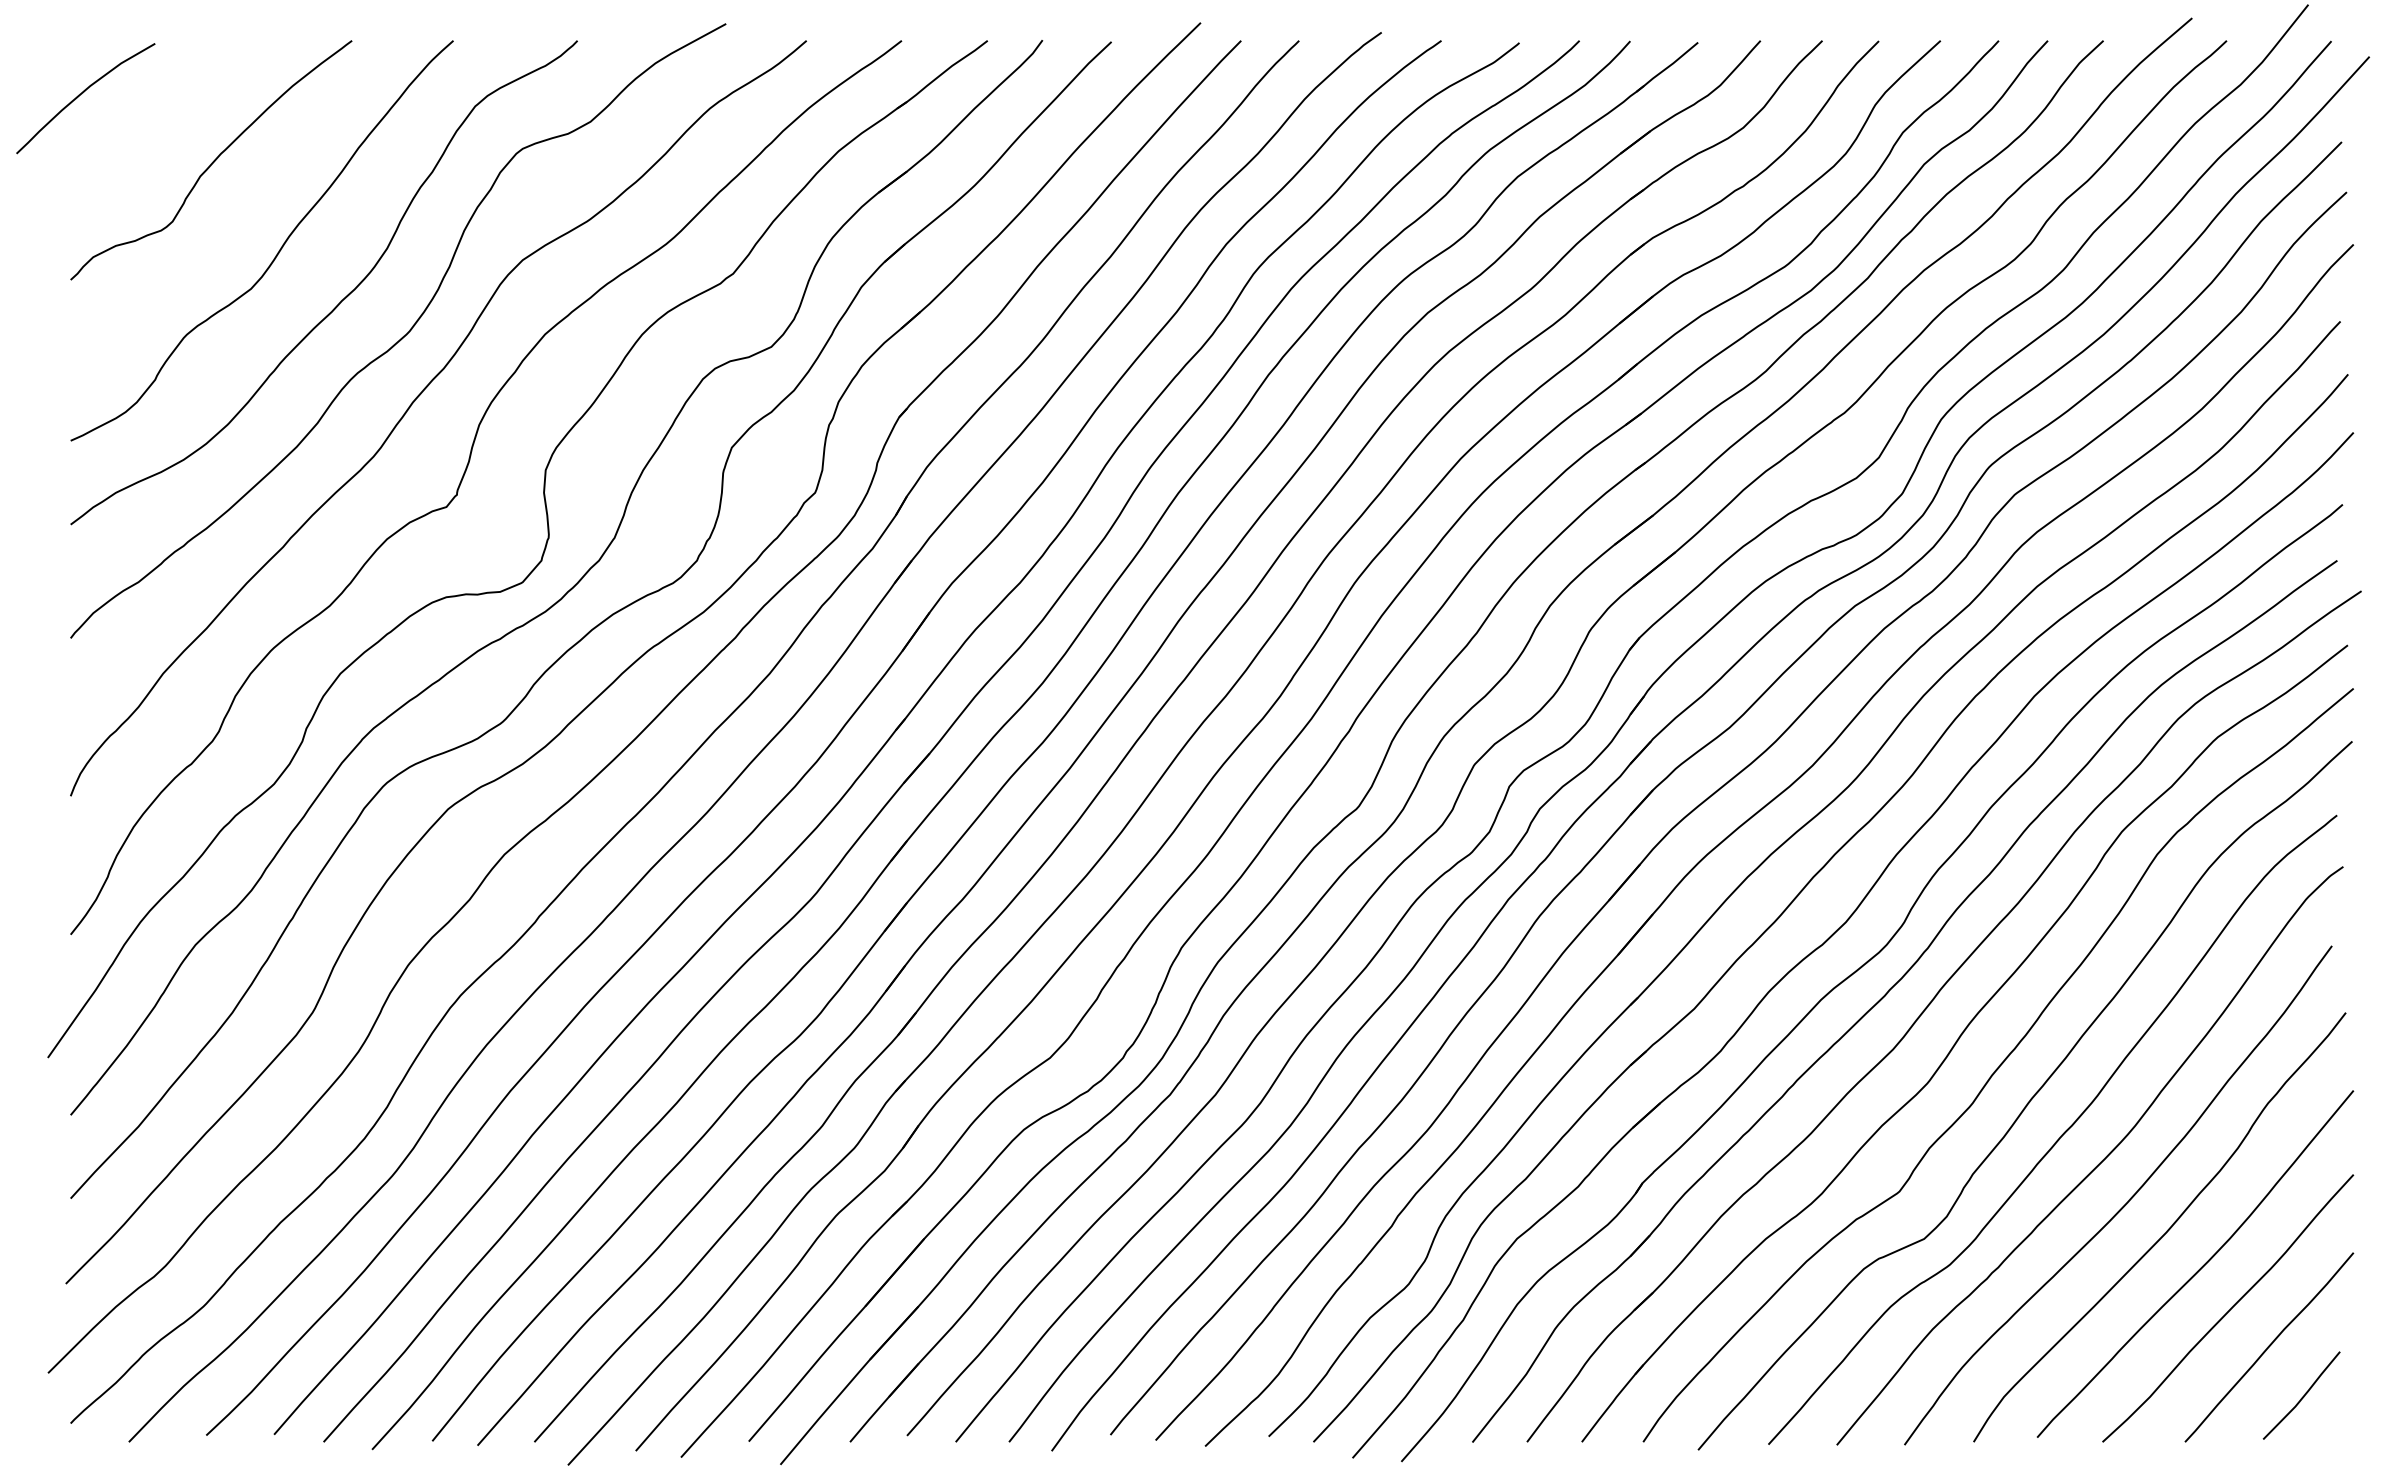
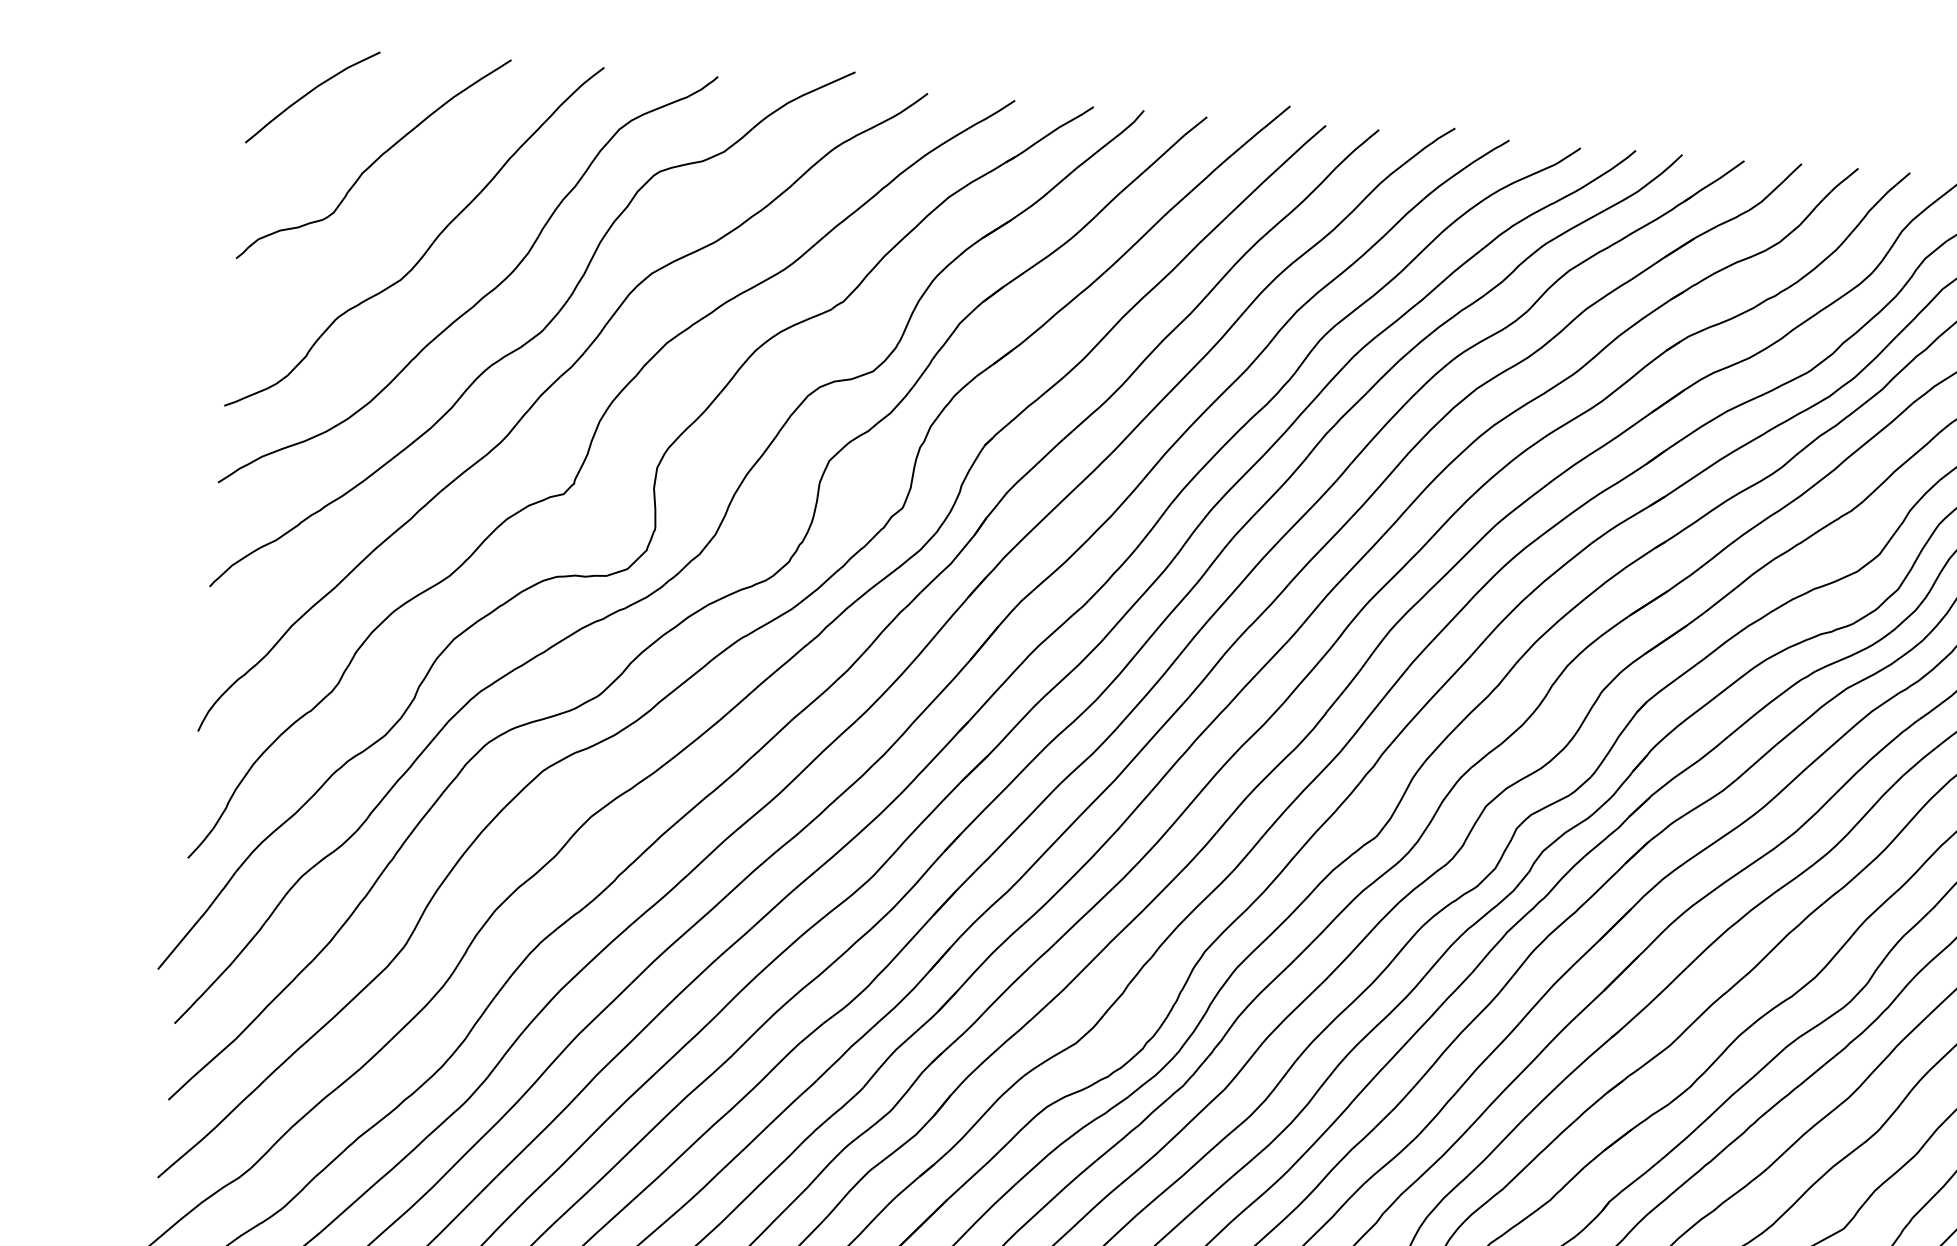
curve: (83, 93) -> (311, 92), moved

